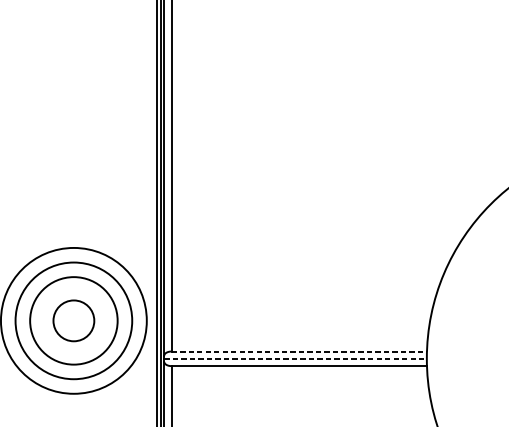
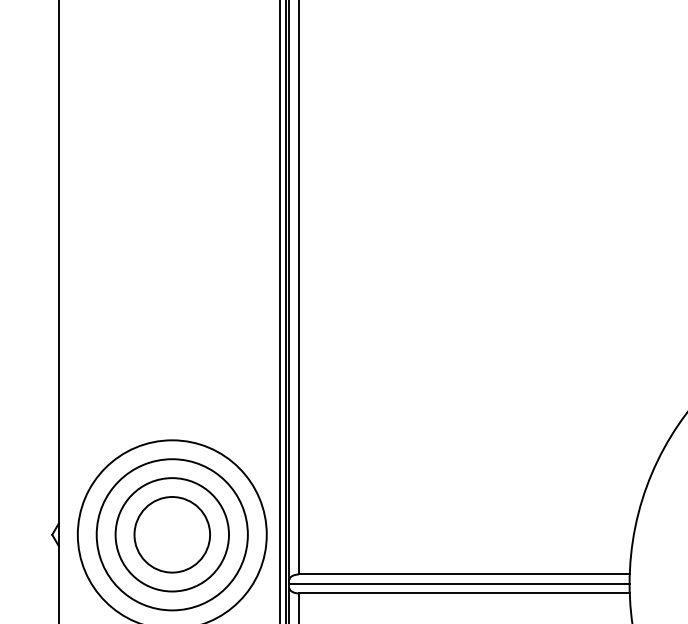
circle: (74, 320) -> (172, 534), size x1.43
line: (299, 351) -> (464, 574), dashed -> solid
line: (296, 358) -> (460, 583), dashed -> solid

